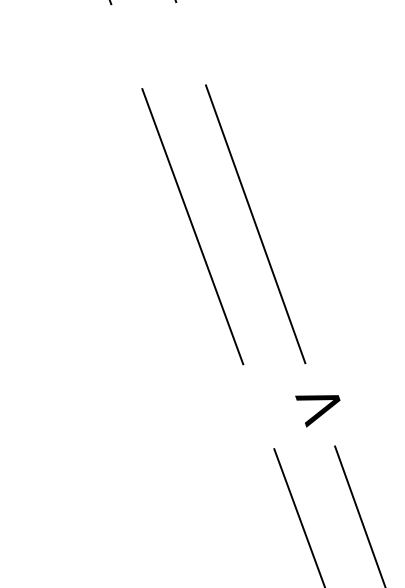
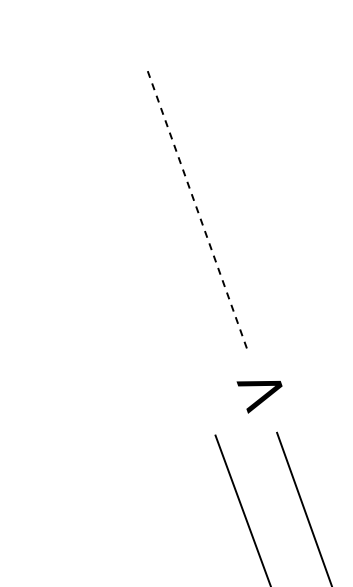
line: (255, 223) -> (196, 207), solid -> dashed
line: (192, 226) -> (132, 210), removed

